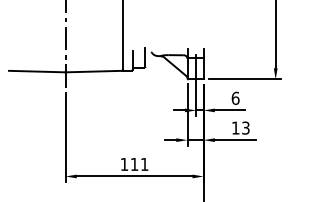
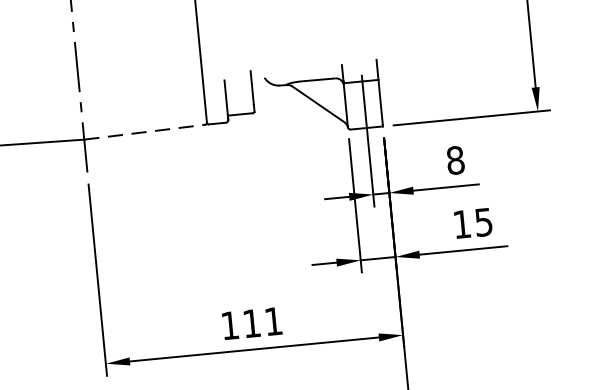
line: (94, 71) -> (146, 131), solid -> dashed
text: (235, 97) -> (455, 158), 6 -> 8
text: (245, 127) -> (482, 221), 13 -> 15

